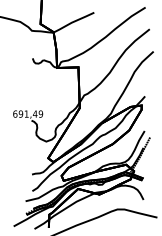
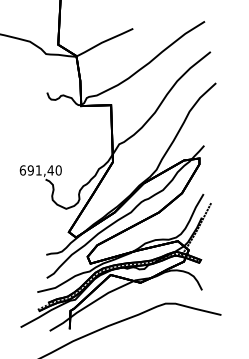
text: (40, 114) -> (58, 170), 691,49 -> 691,40

